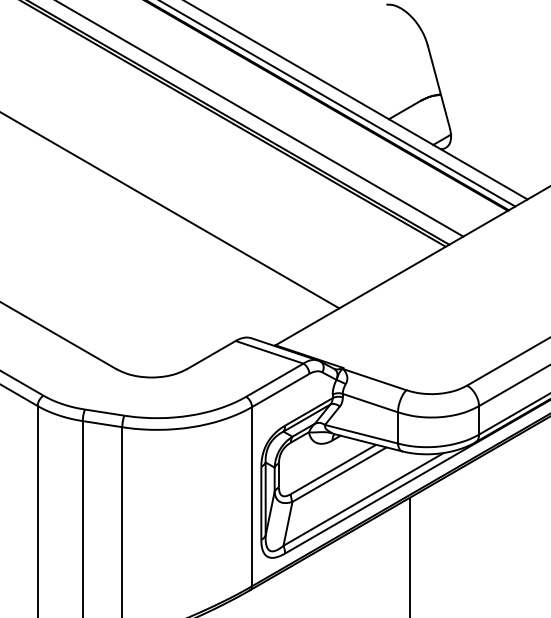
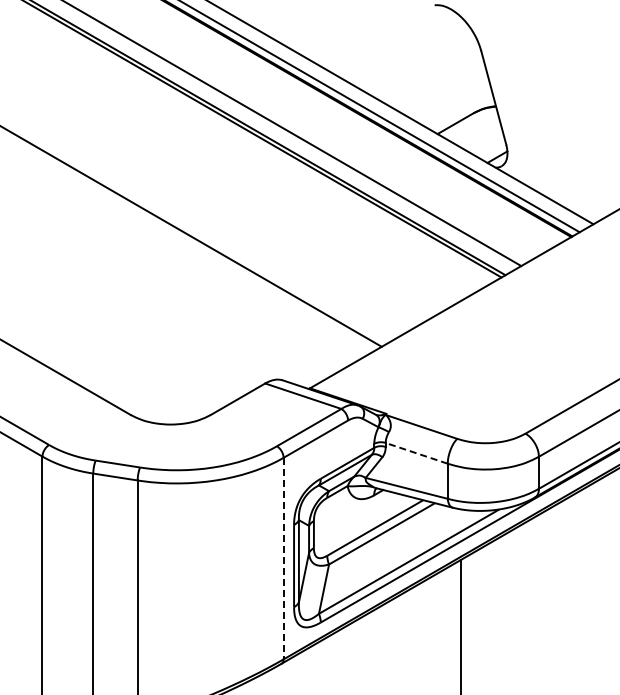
line: (370, 403) -> (416, 453), solid -> dashed
line: (251, 496) -> (283, 558), solid -> dashed

